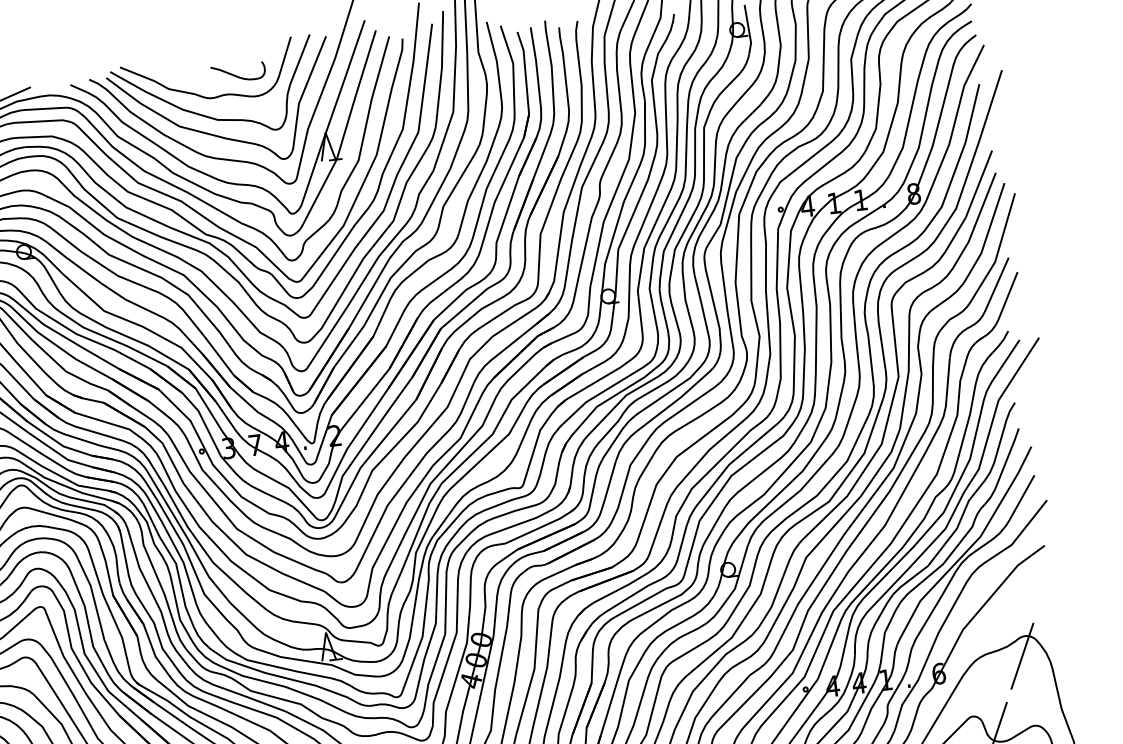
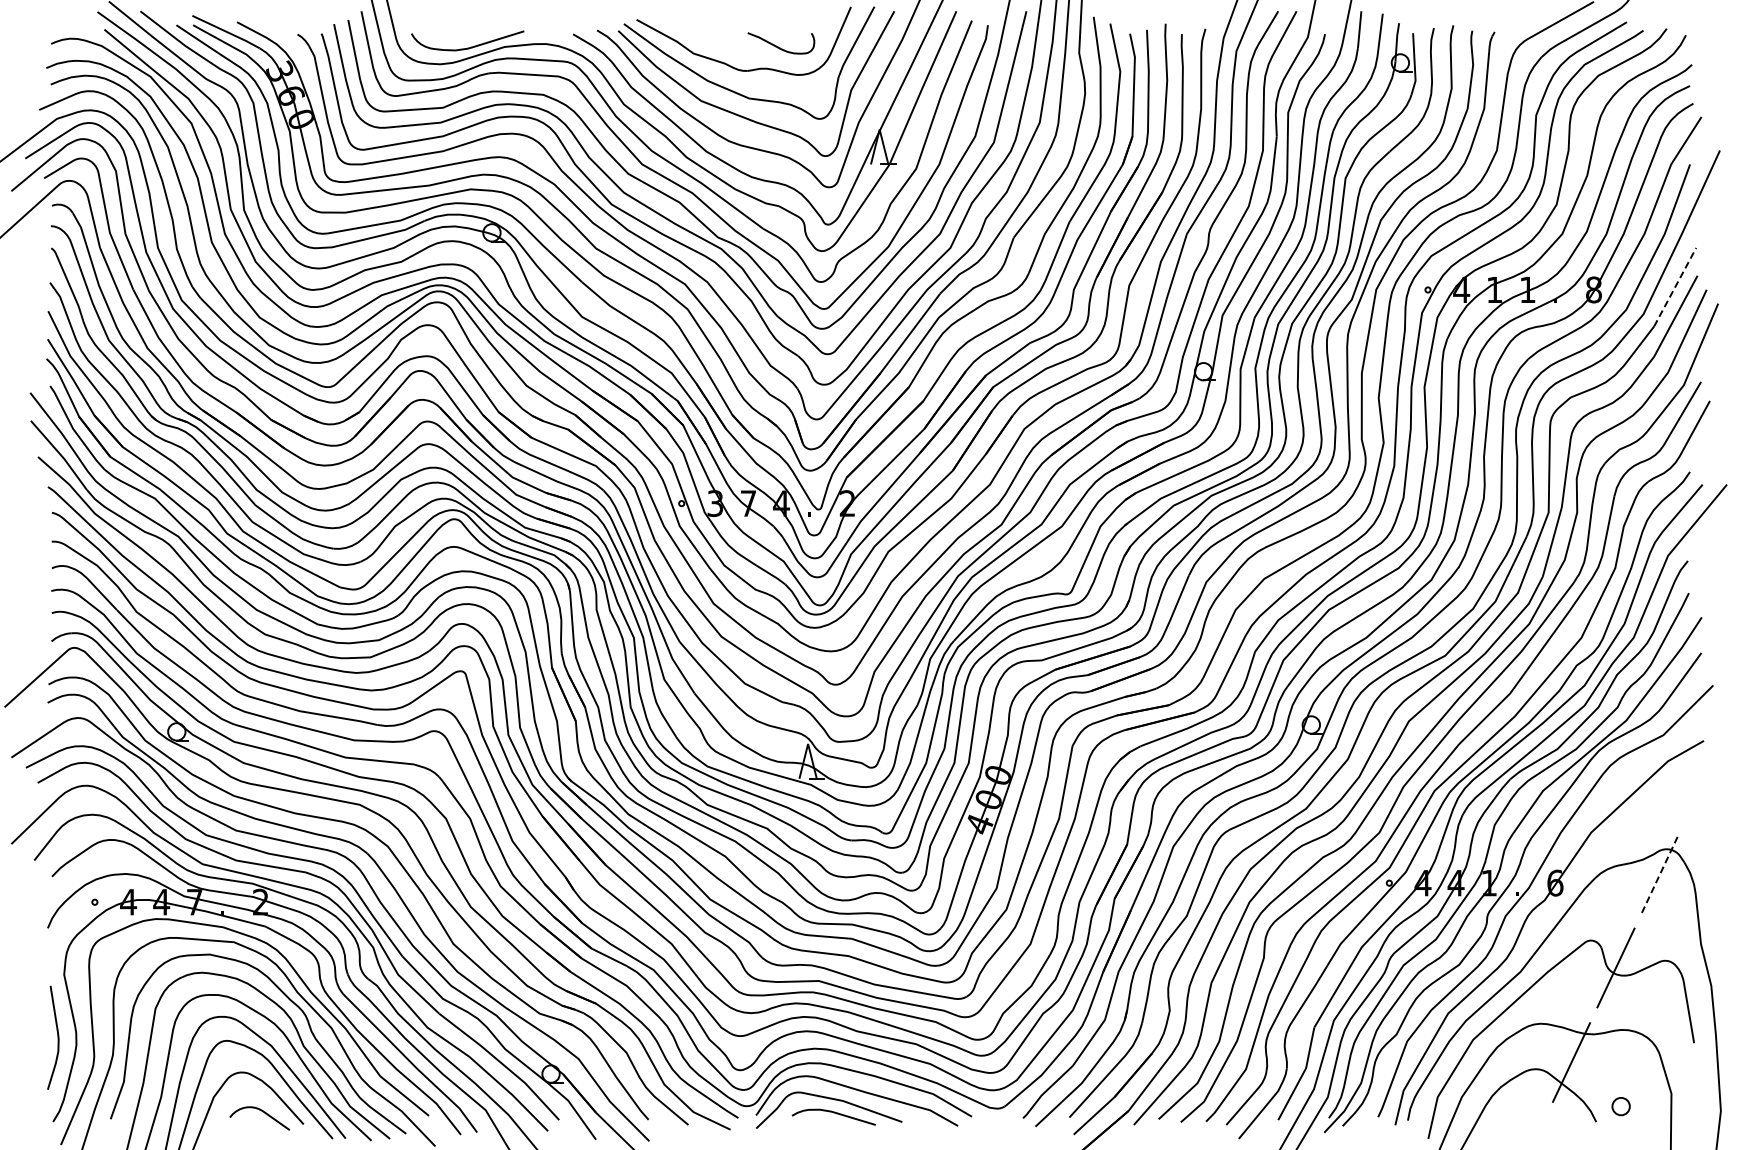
line: (979, 184) -> (1675, 287), solid -> dashed
line: (1023, 655) -> (1661, 872), solid -> dashed

